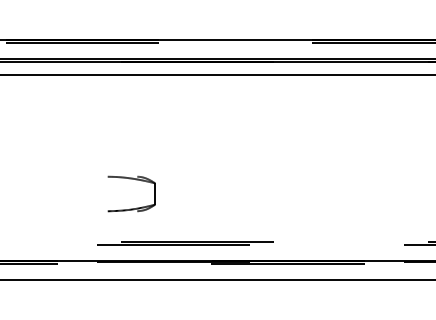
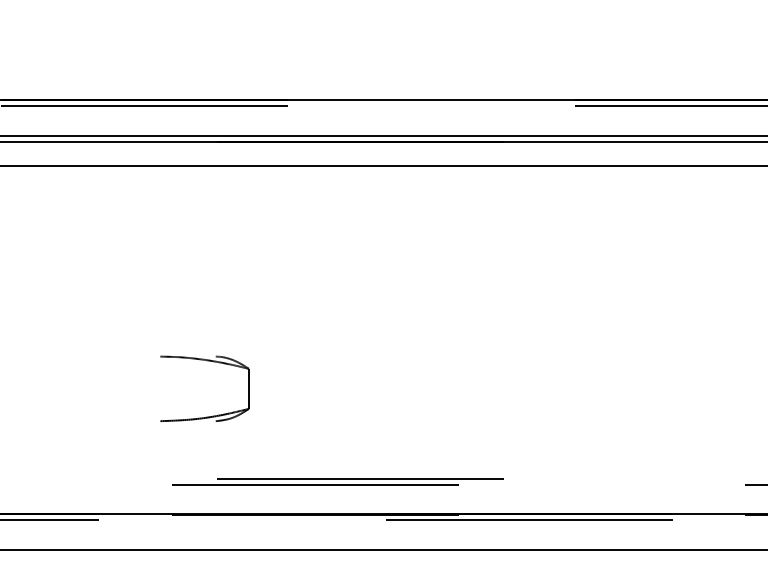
part: (135, 180) -> (212, 363), moved

